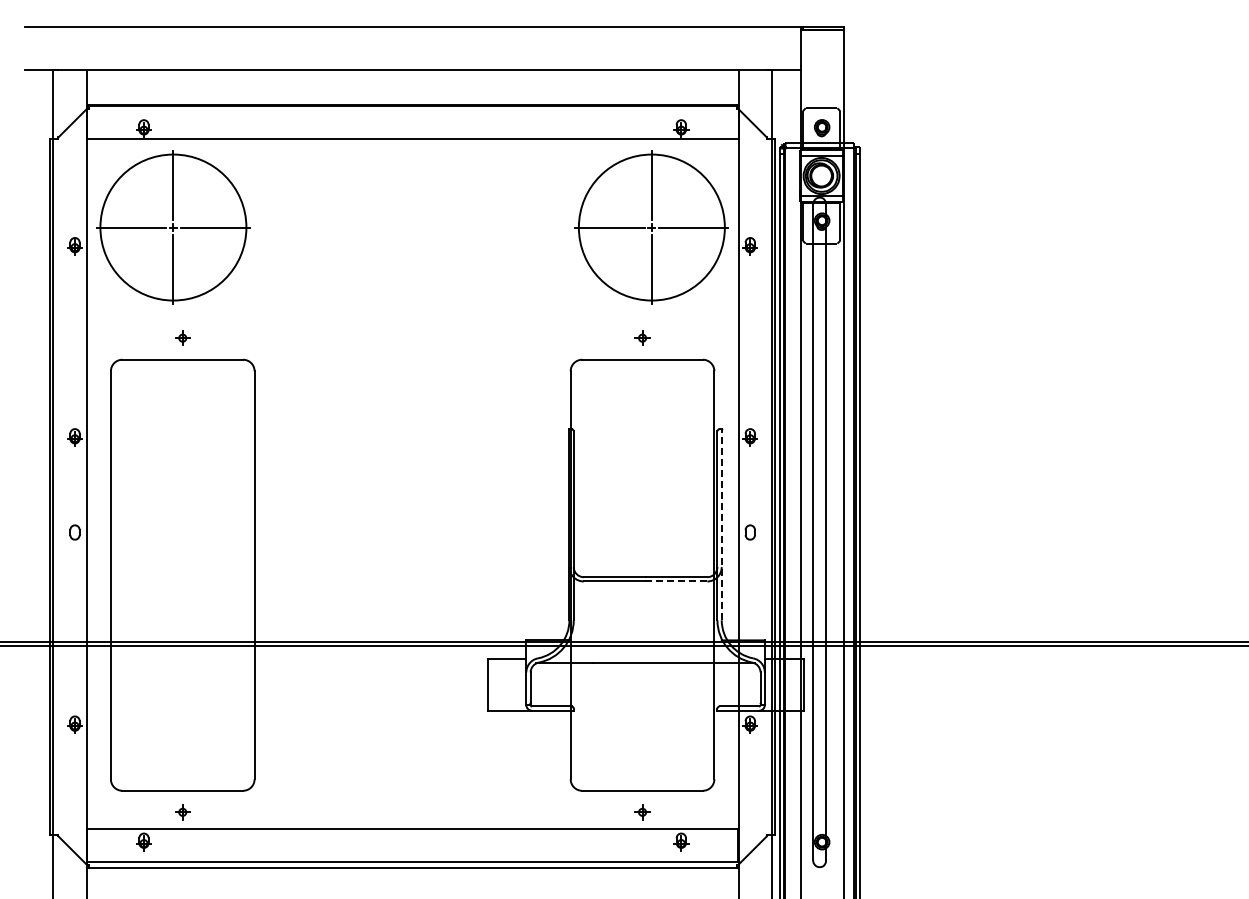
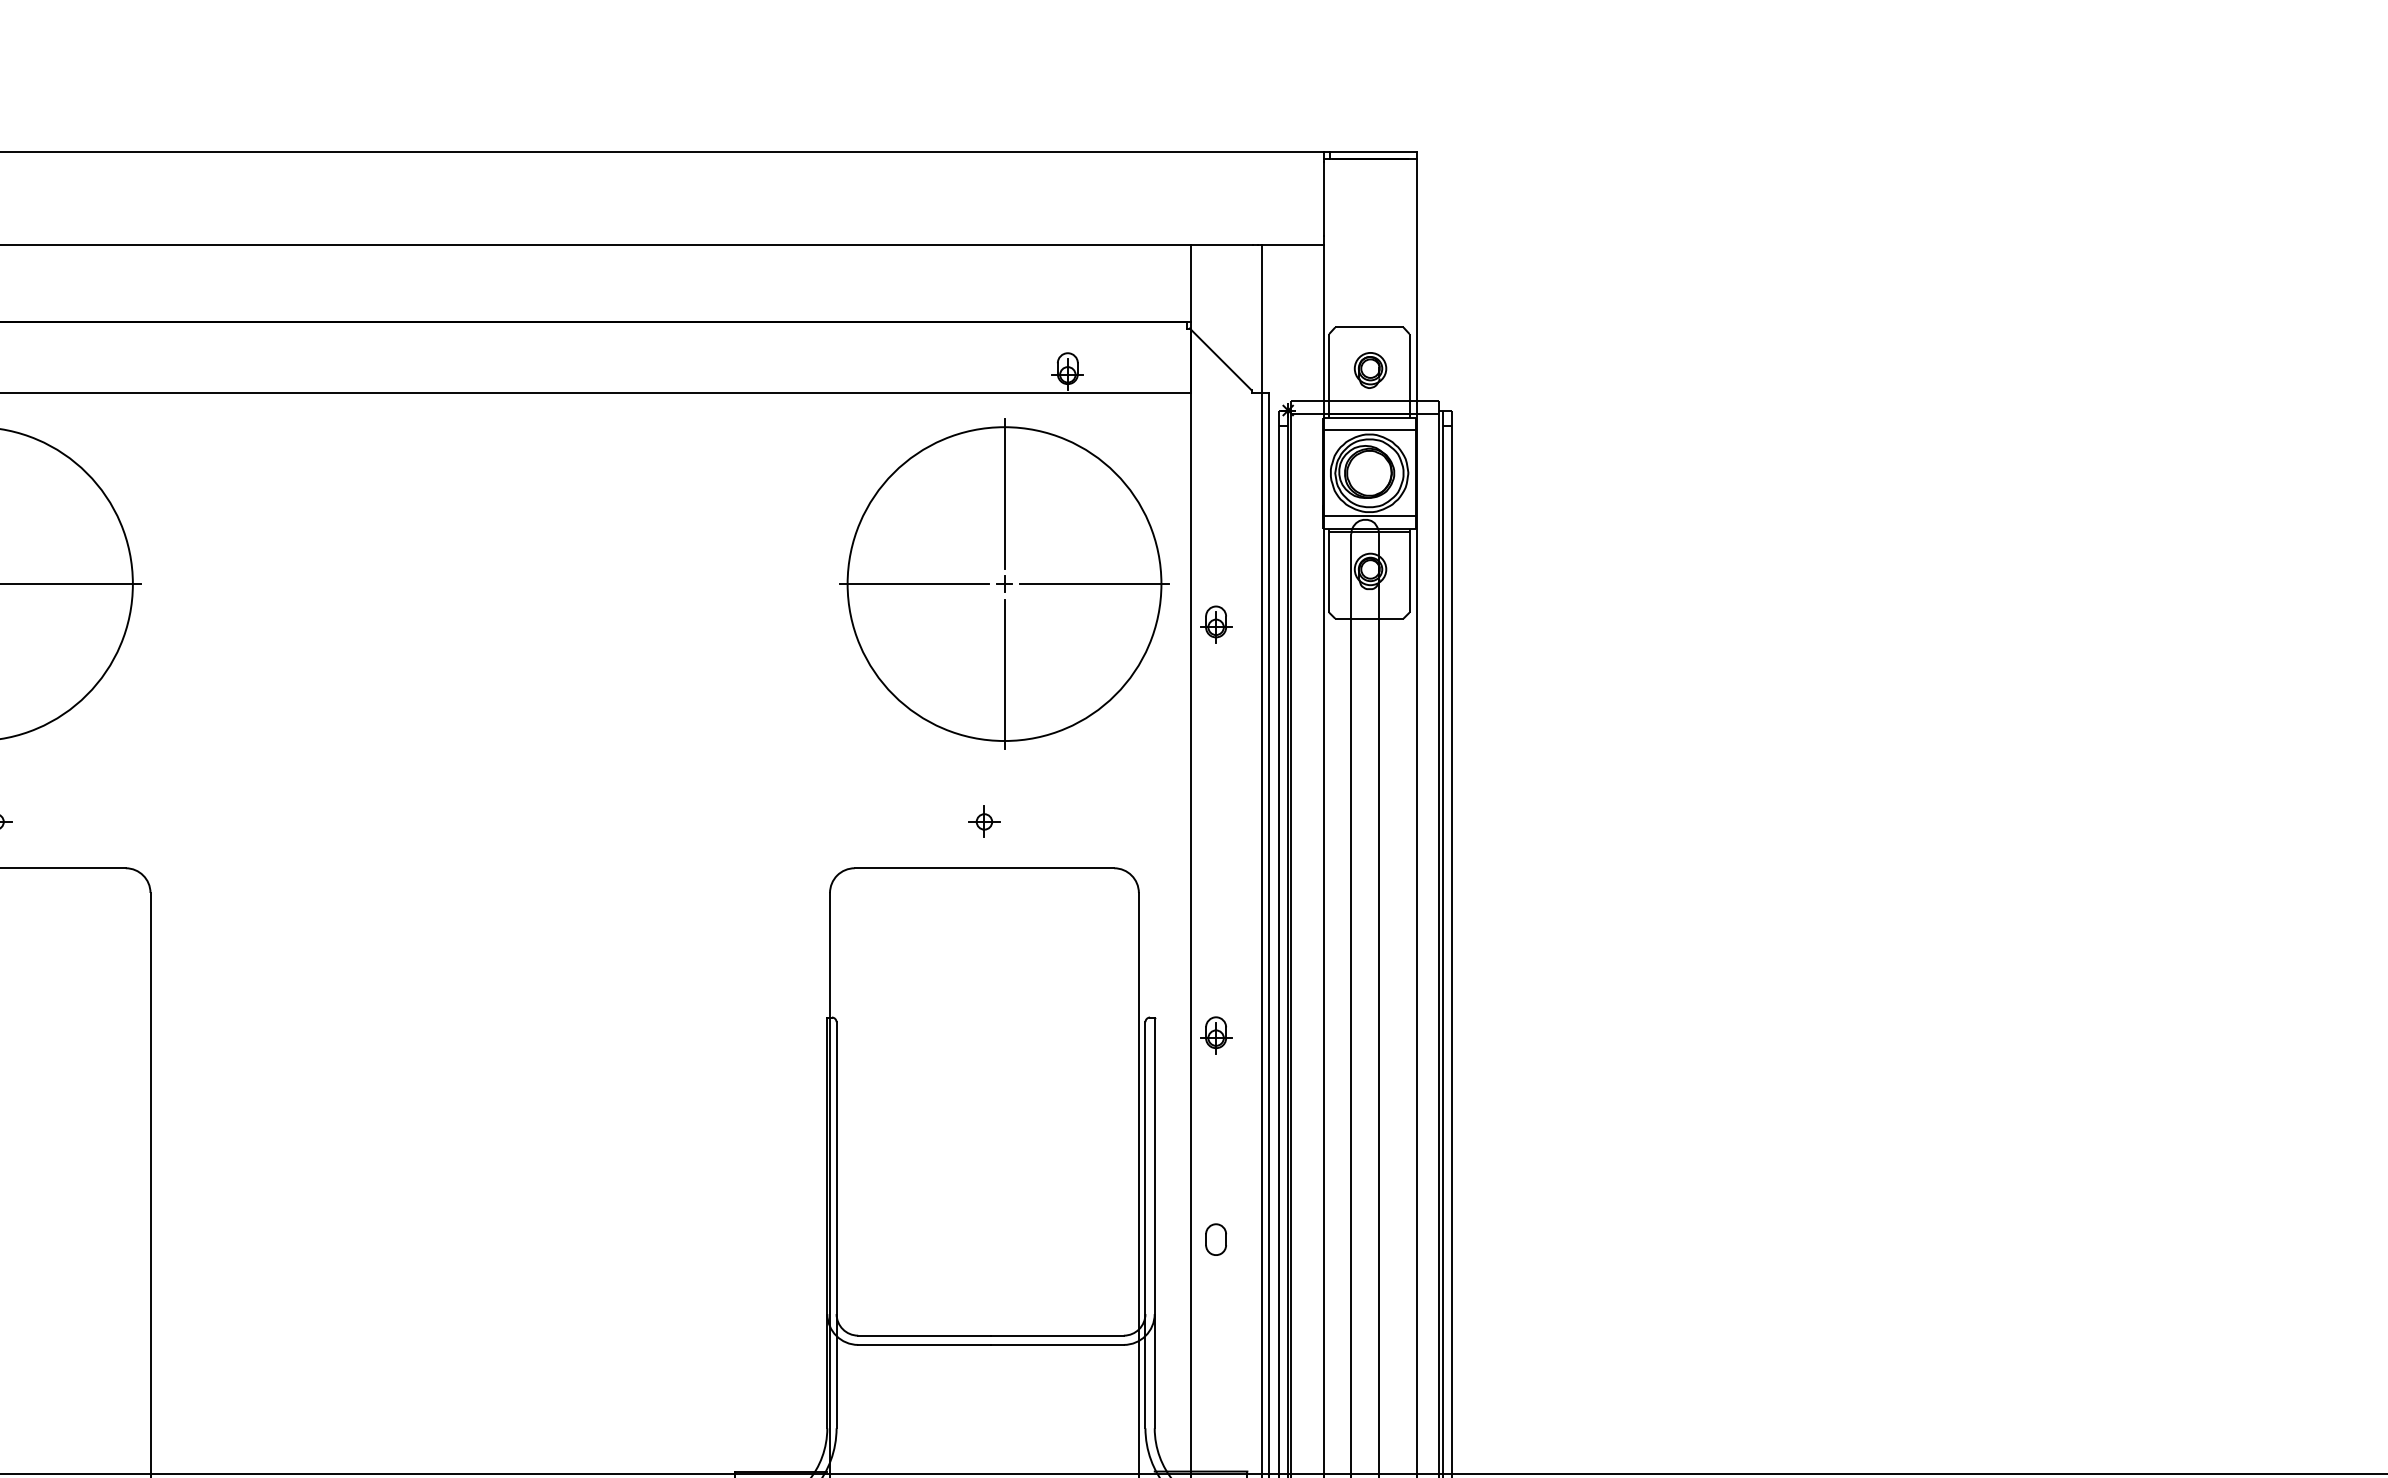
line: (721, 524) -> (1154, 1222), dashed -> solid
line: (676, 581) -> (1057, 1344), dashed -> solid

